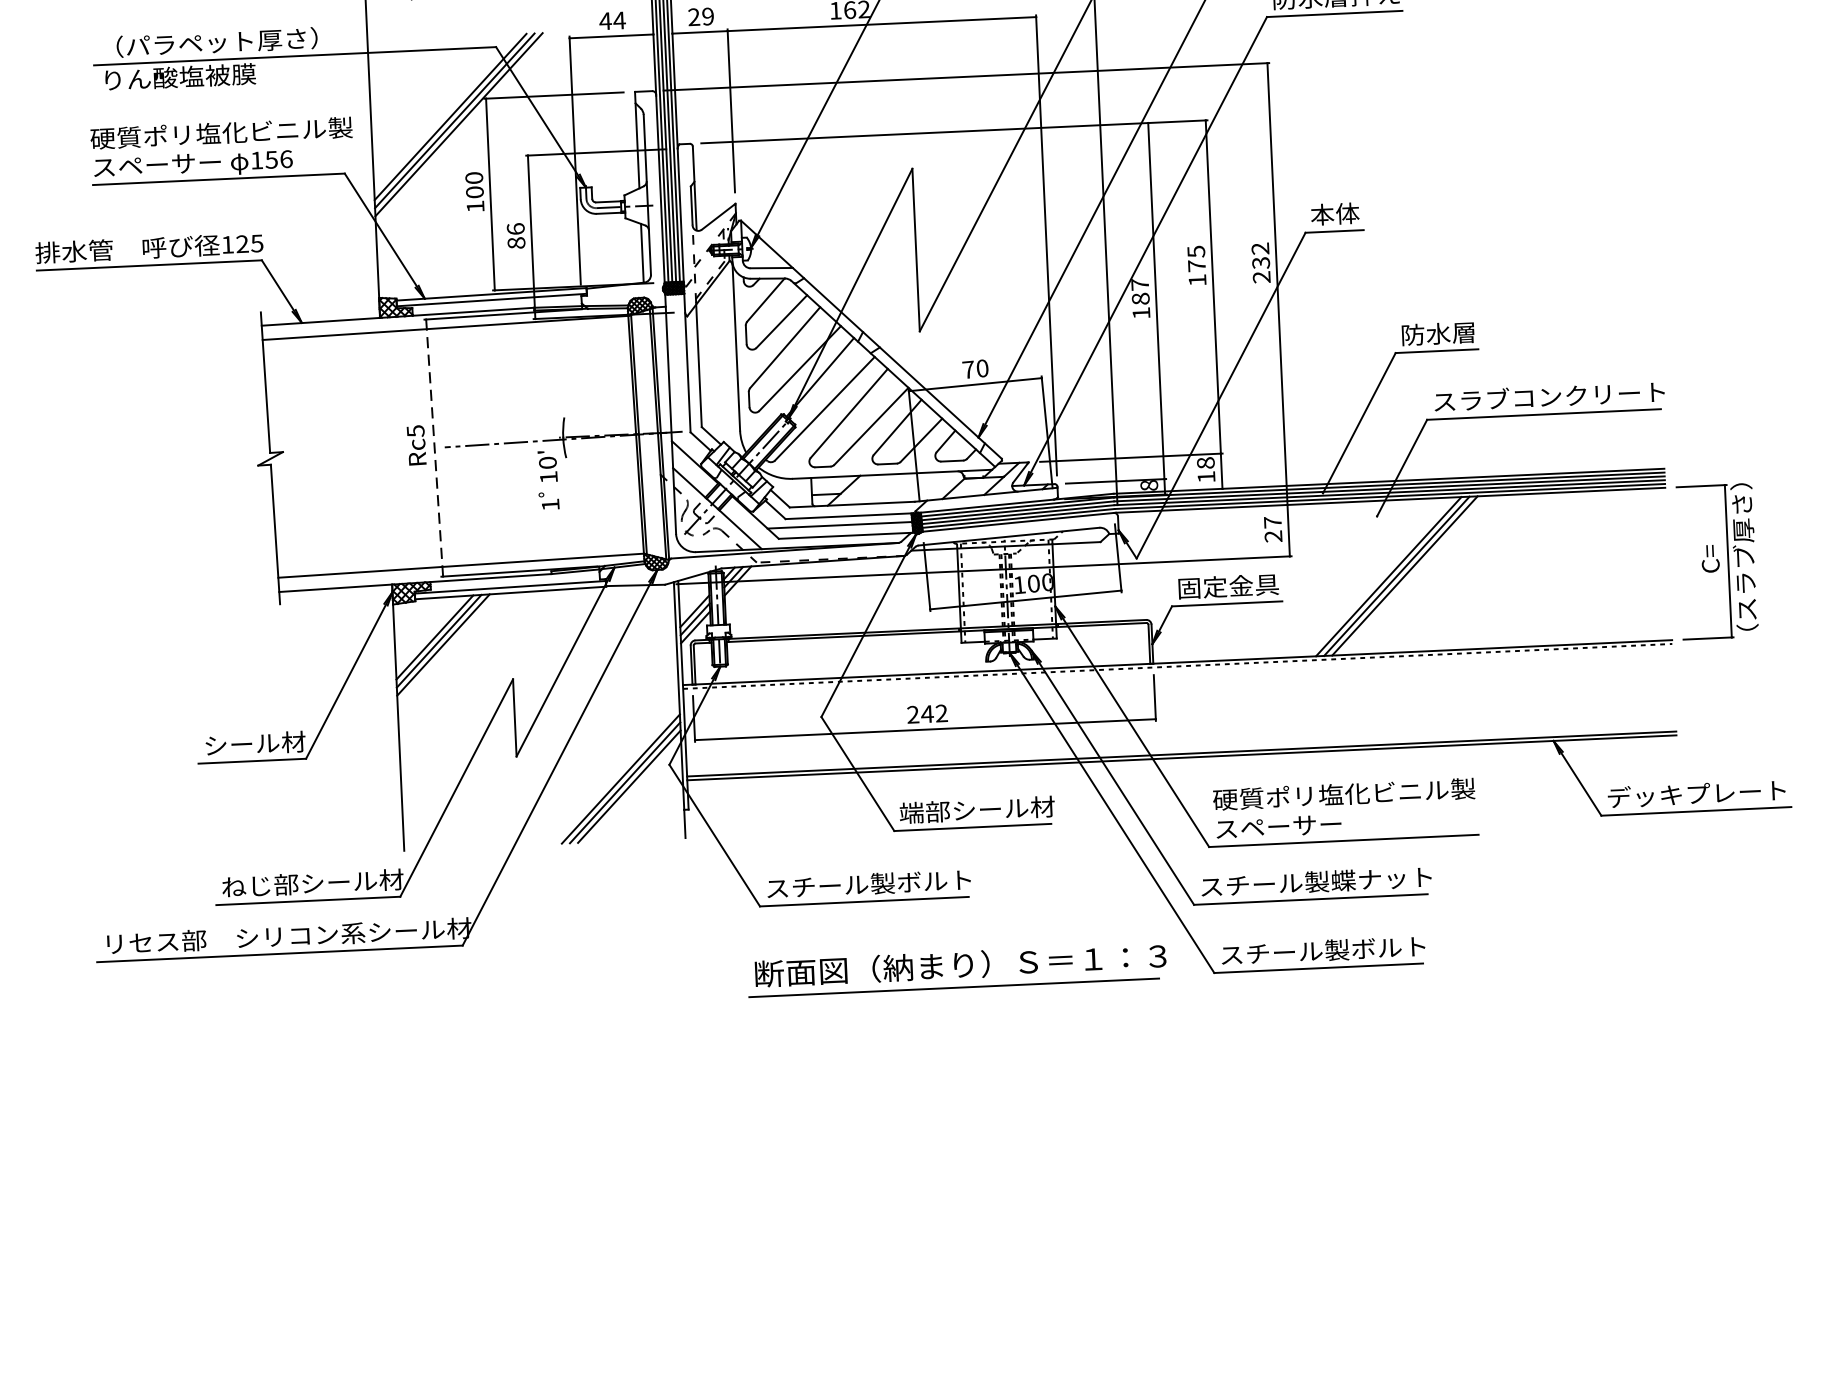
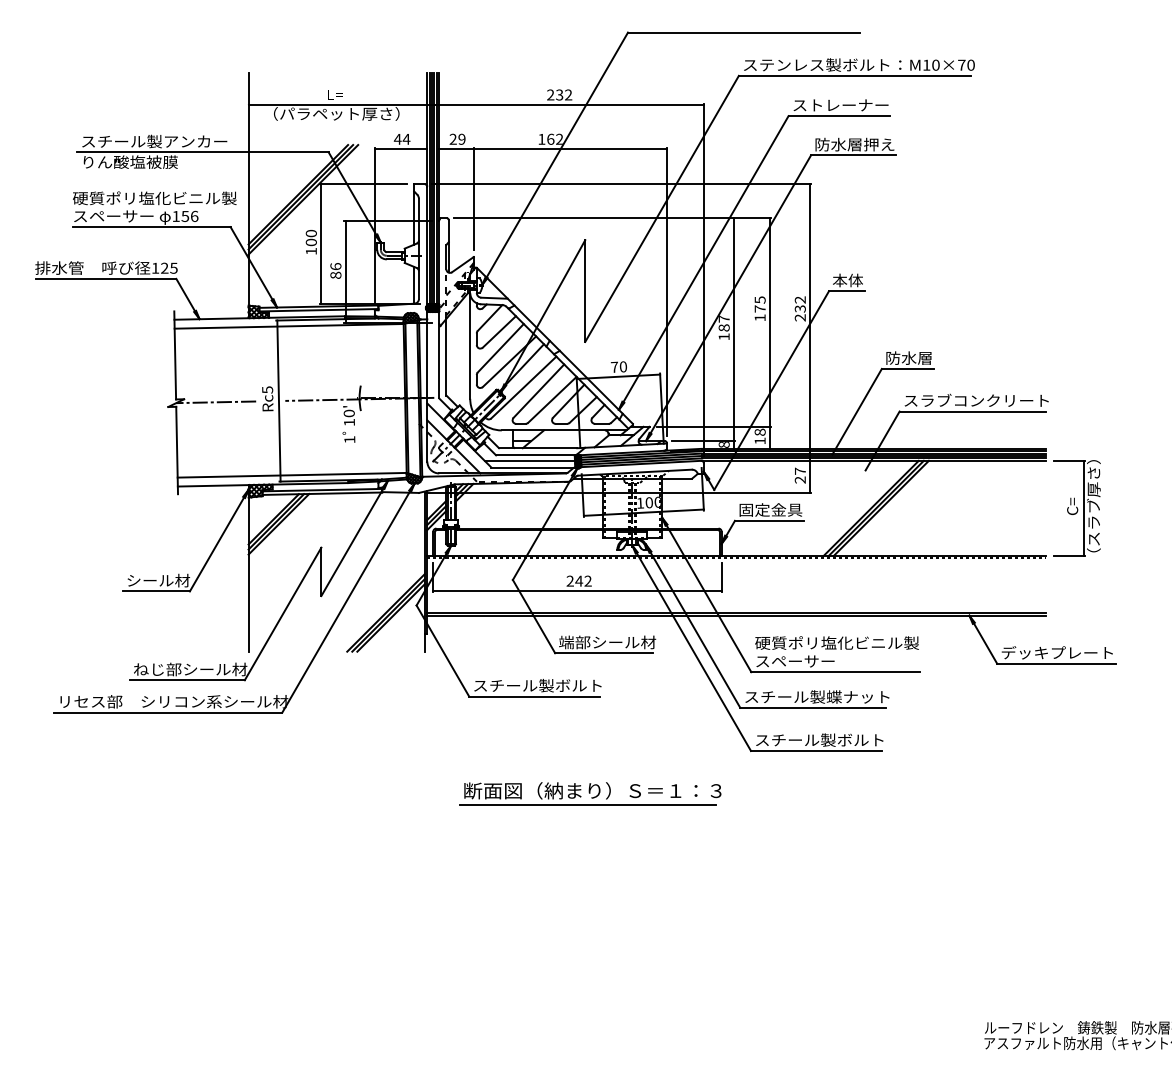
text: (216, 42) -> (154, 141), （パラペット厚さ） -> スチール製アンカー
line: (433, 448) -> (278, 401), dashed -> solid
line: (334, 454) -> (216, 402), added
part: (957, 969) -> (590, 793), moved

